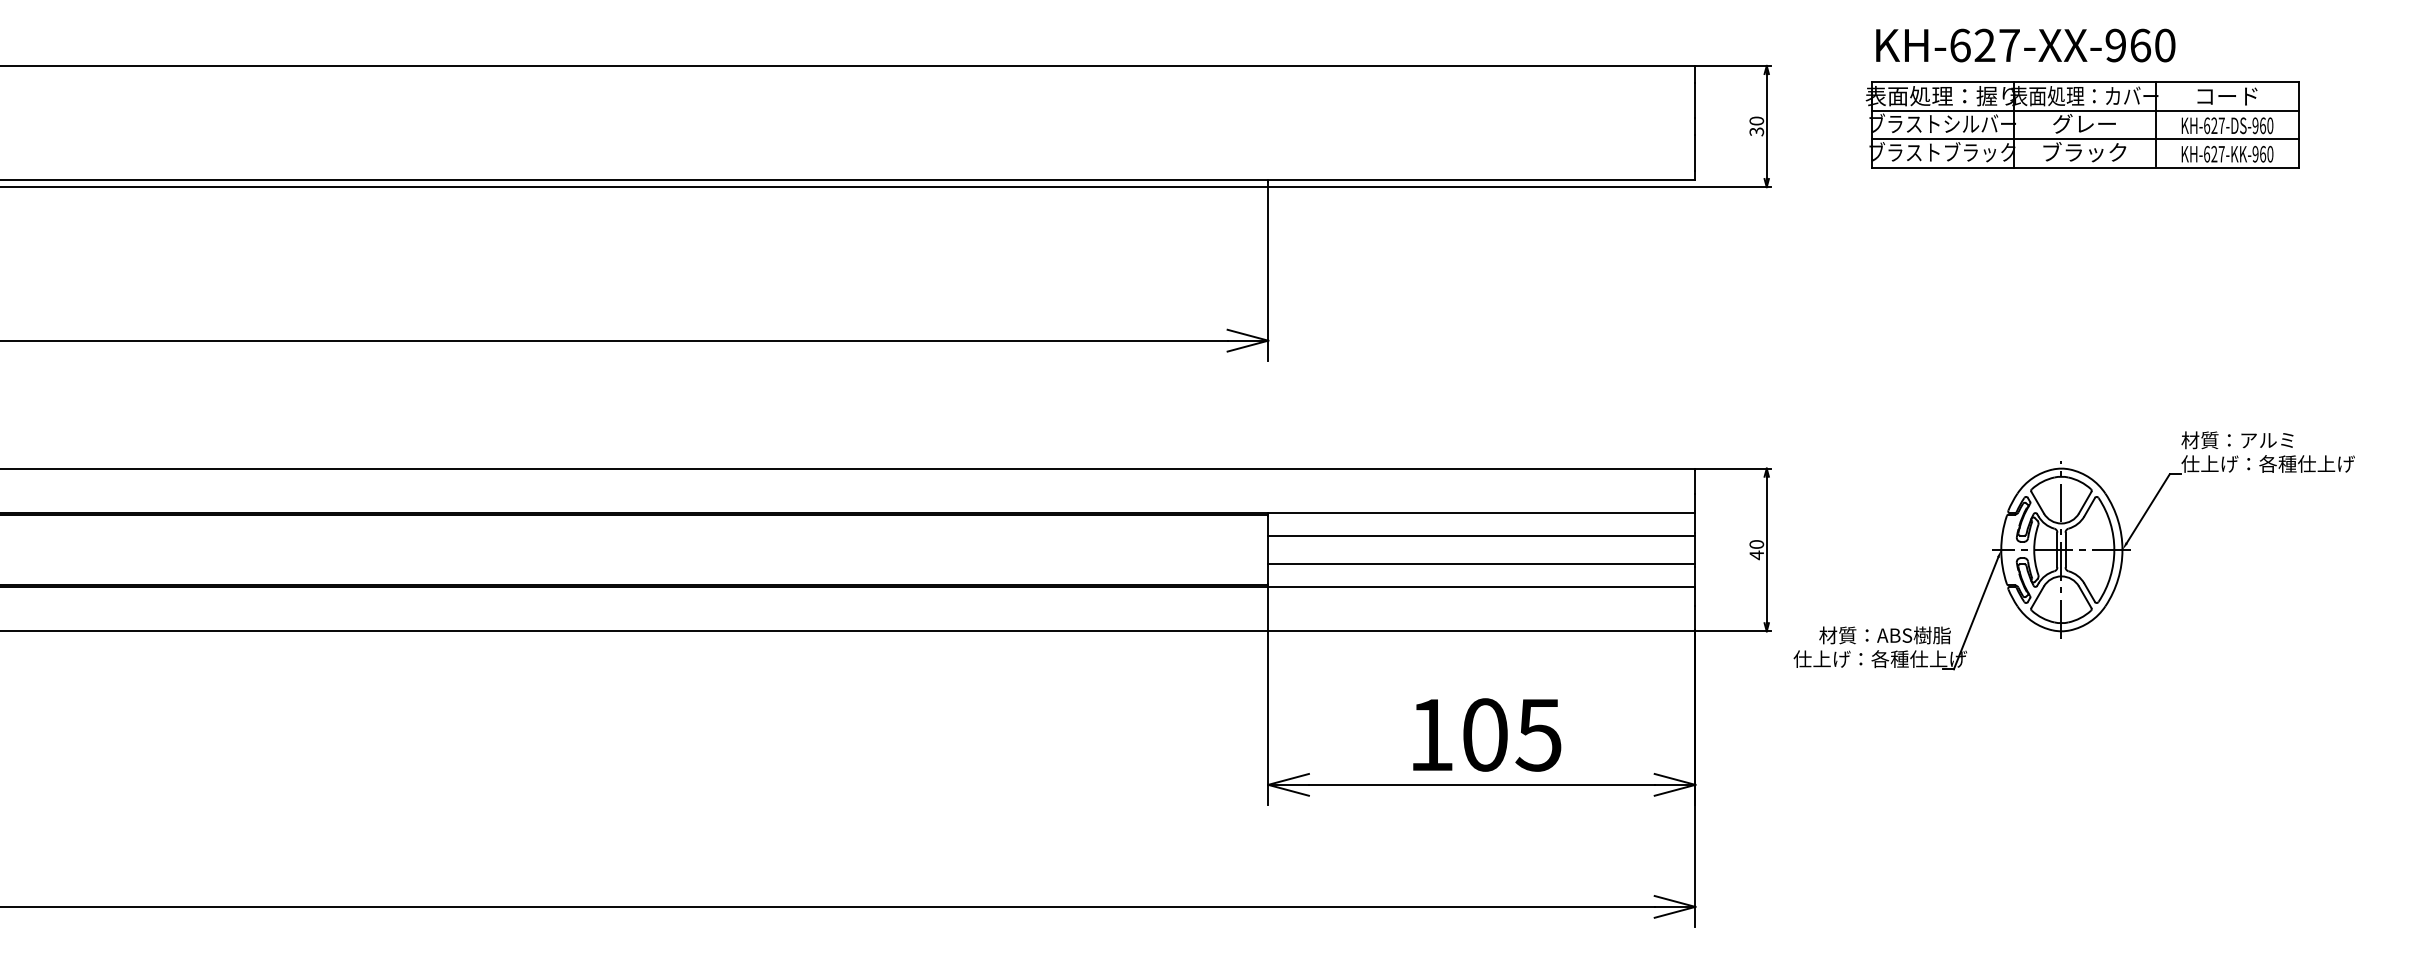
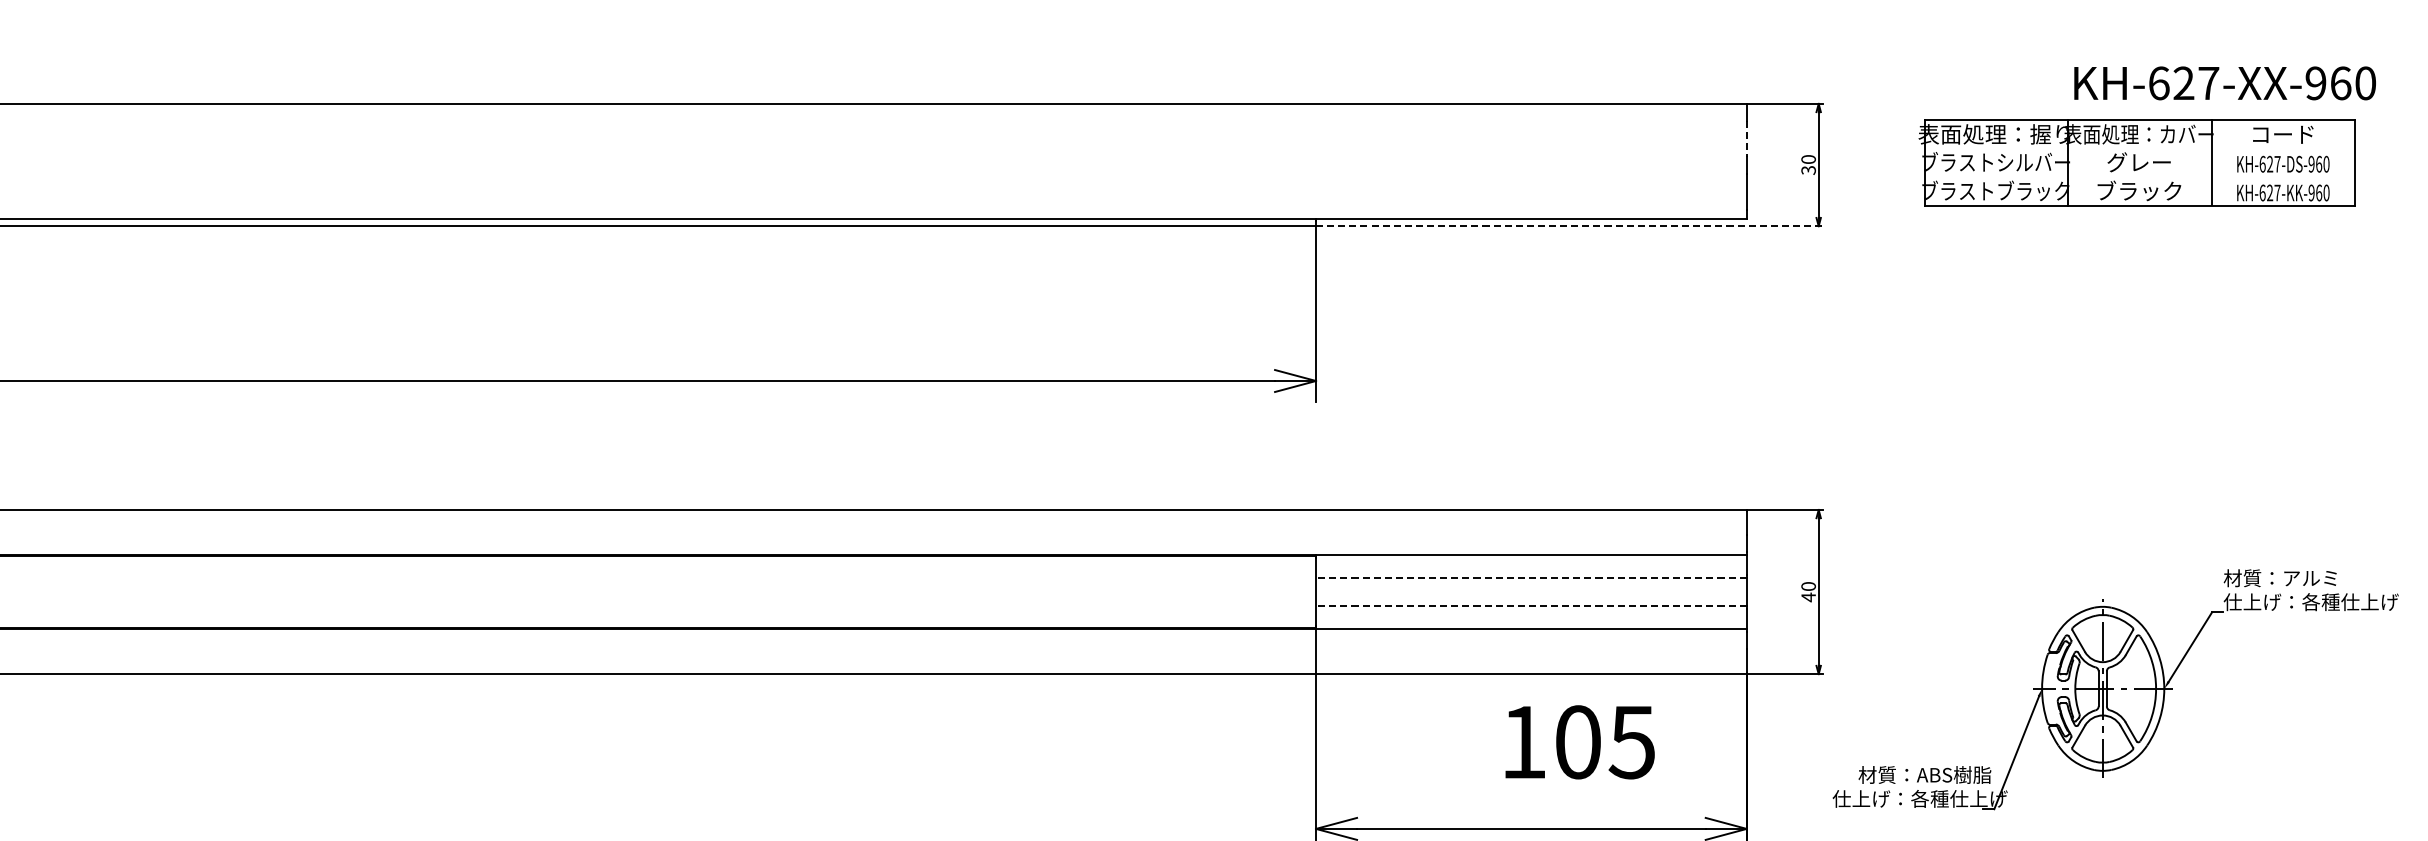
text: (2025, 45) -> (2224, 83), moved
line: (1695, 100) -> (1746, 138), solid -> dashed
line: (2084, 110) -> (2139, 148), removed
line: (2084, 139) -> (2139, 178), removed
line: (1520, 187) -> (1570, 226), solid -> dashed
line: (1481, 535) -> (1531, 577), solid -> dashed
part: (2073, 550) -> (2114, 689), moved
line: (1481, 564) -> (1531, 606), solid -> dashed
text: (1487, 734) -> (1580, 741), moved

